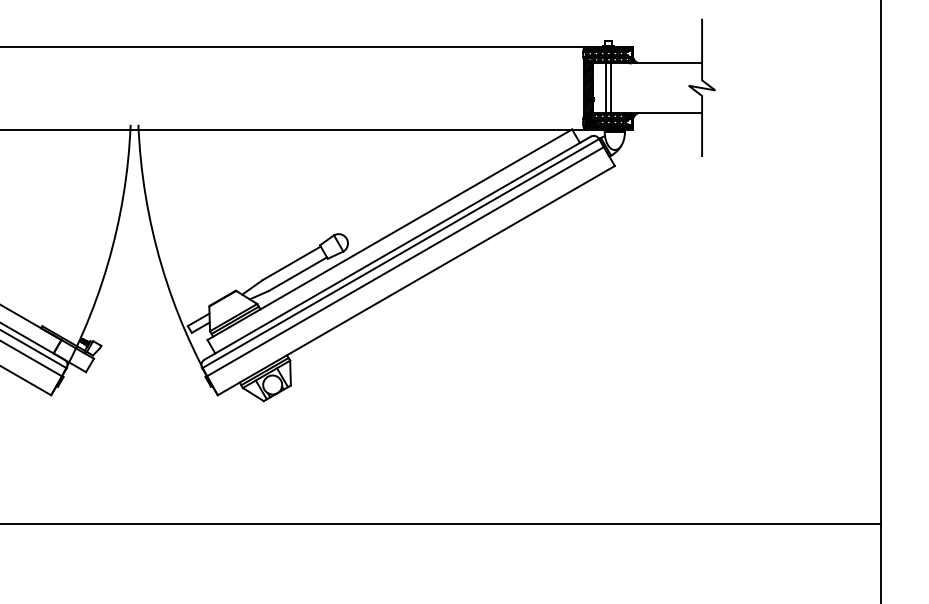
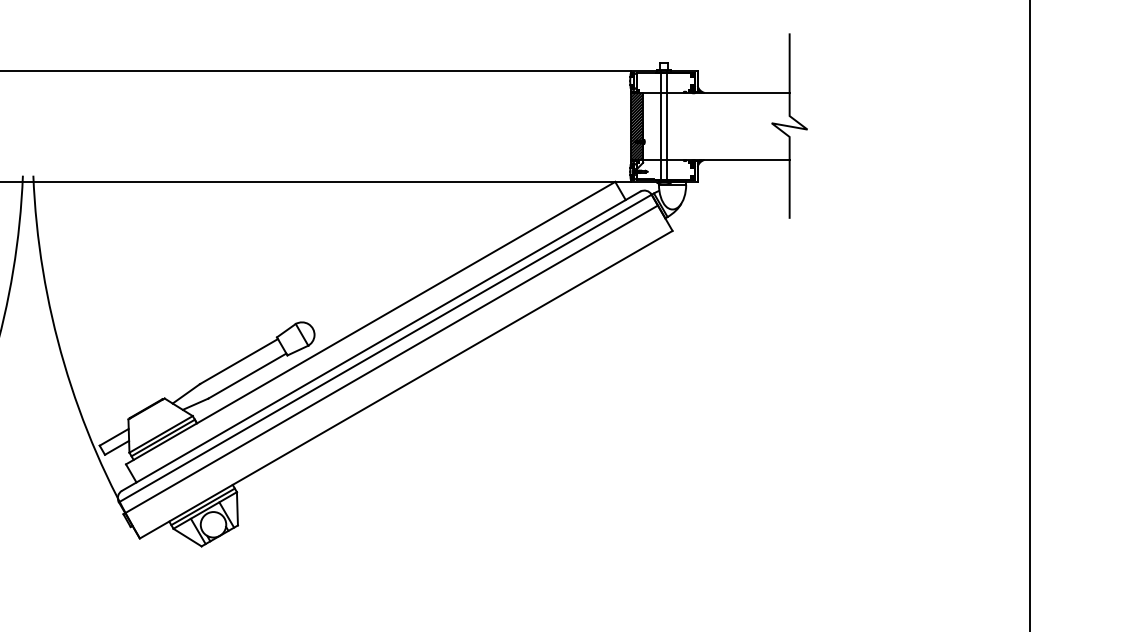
hatch: (608, 55) -> (664, 82), removed
hatch: (608, 121) -> (664, 171), removed

